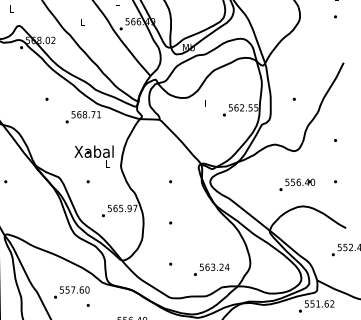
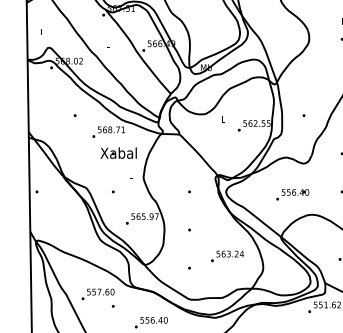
text: (93, 151) -> (118, 152), moved
text: (297, 184) -> (292, 194), moved
text: (211, 269) -> (227, 256), moved

